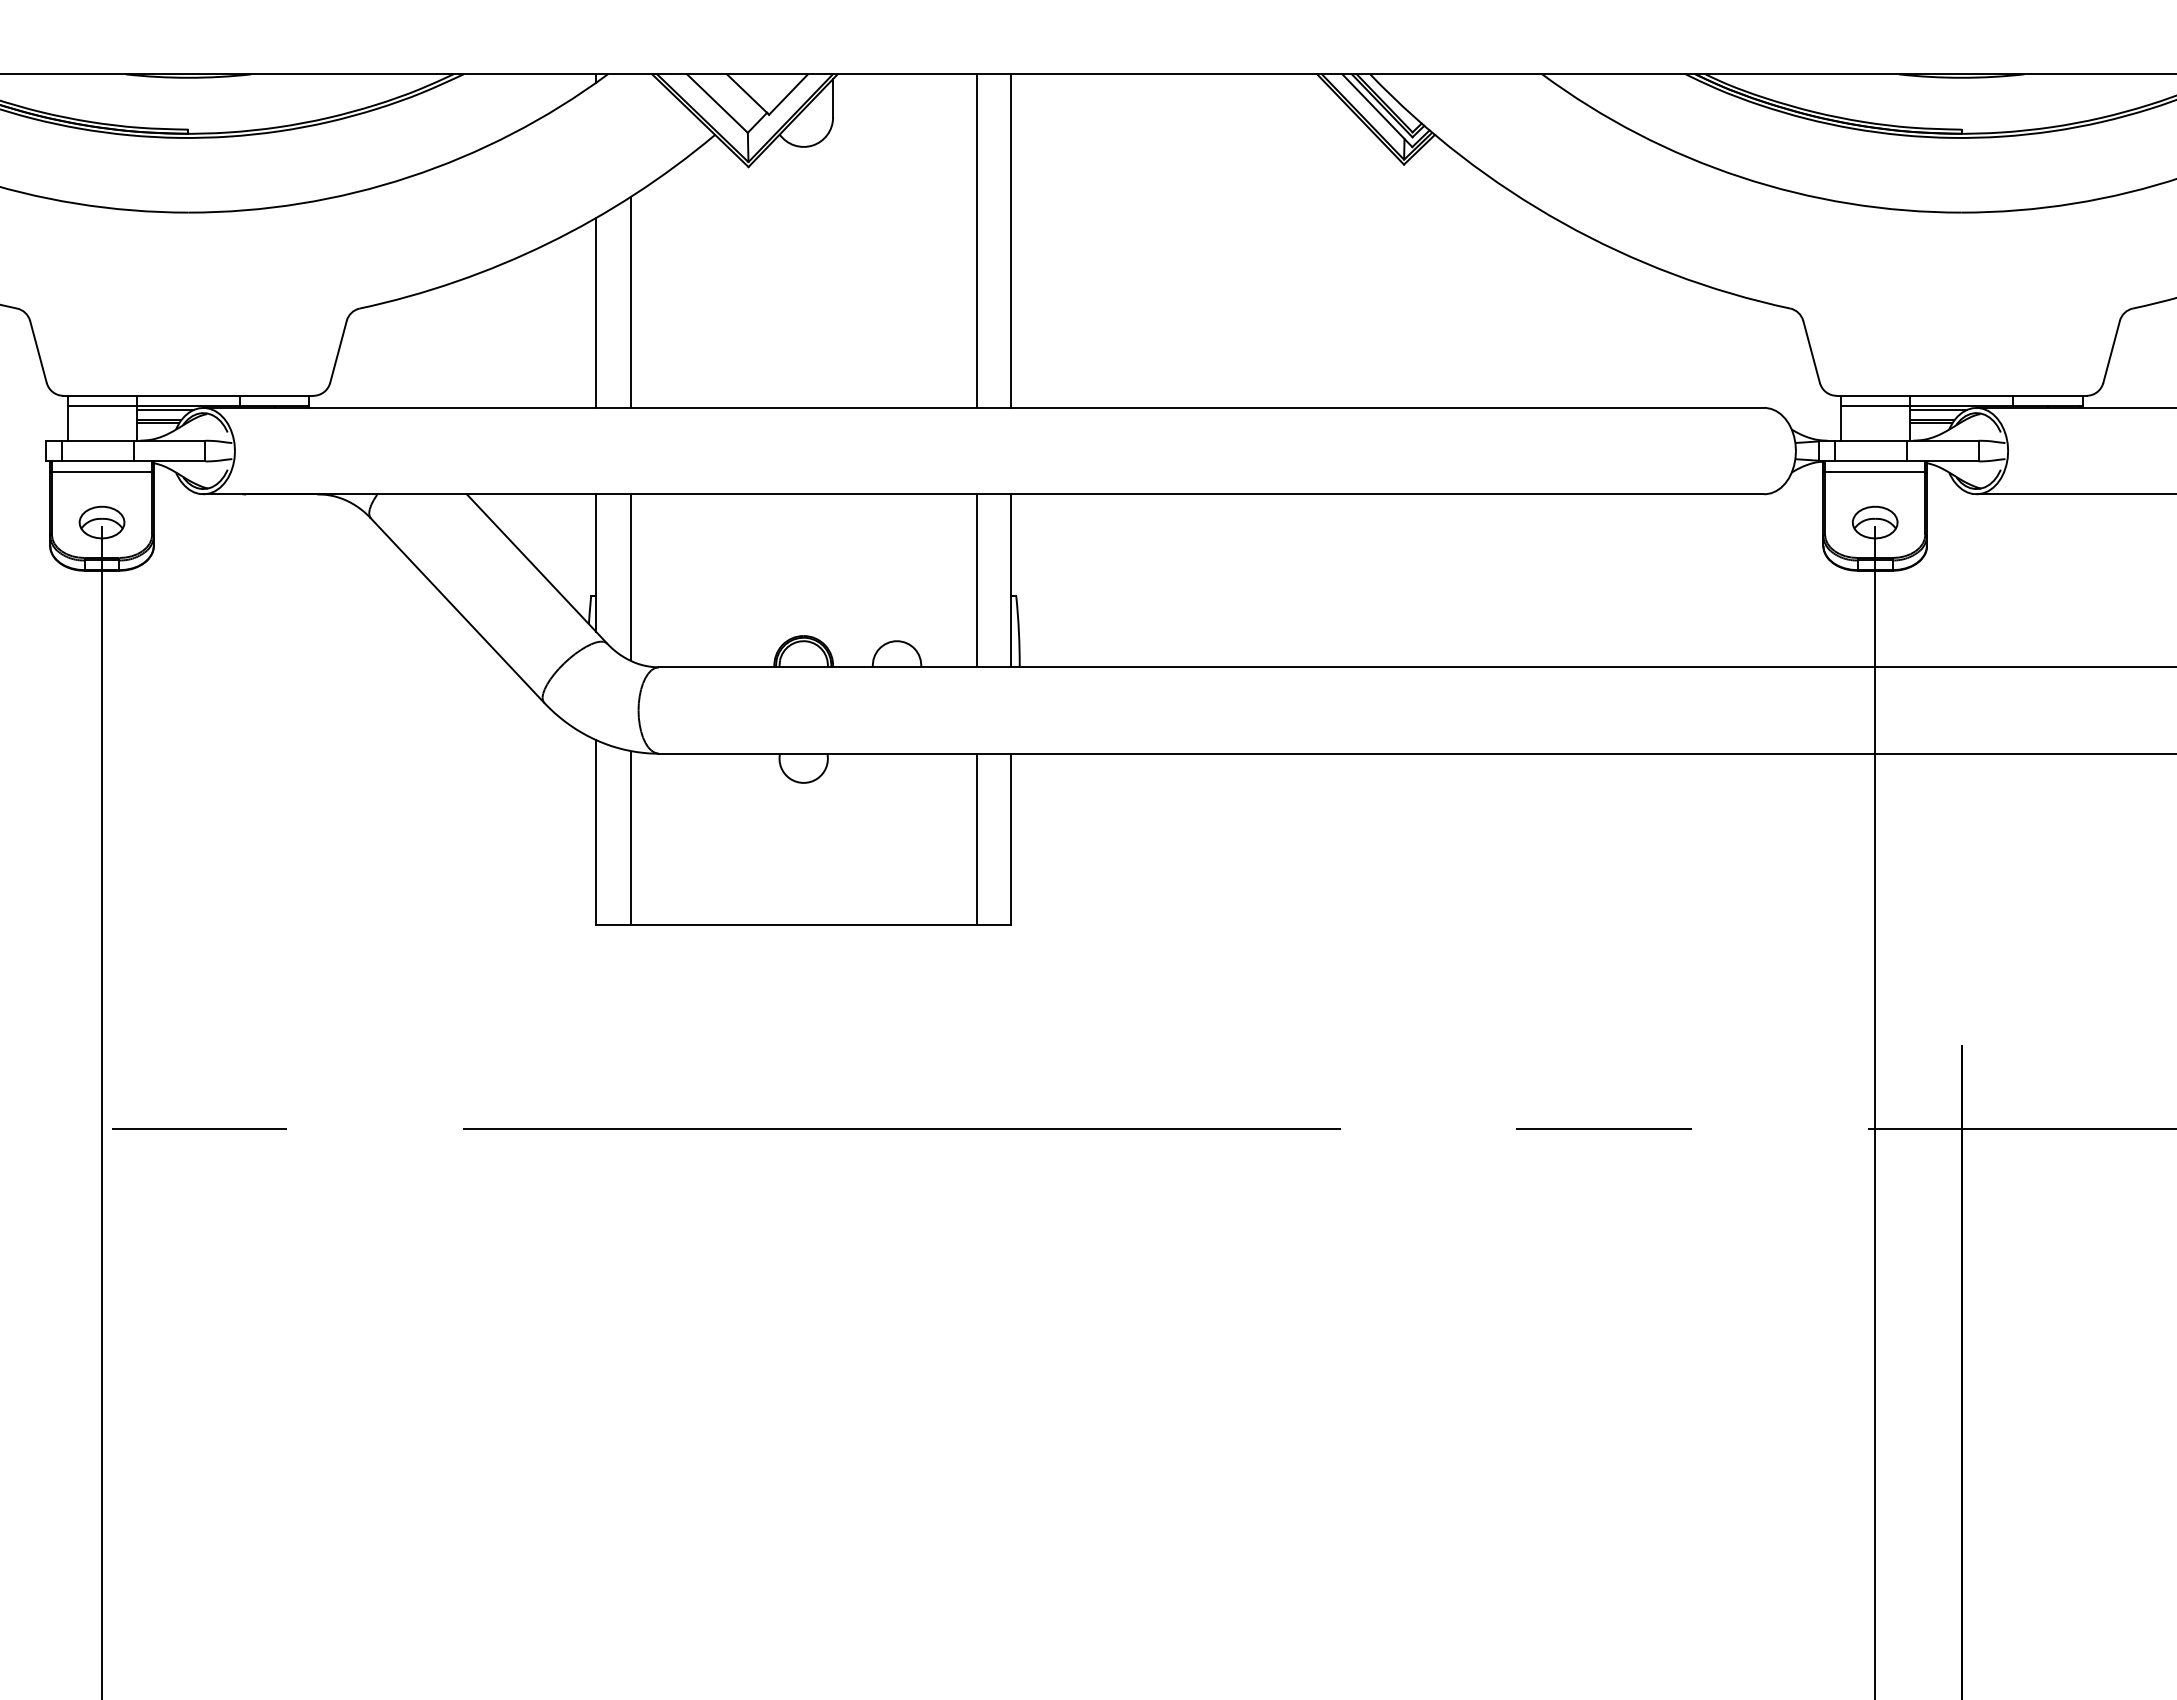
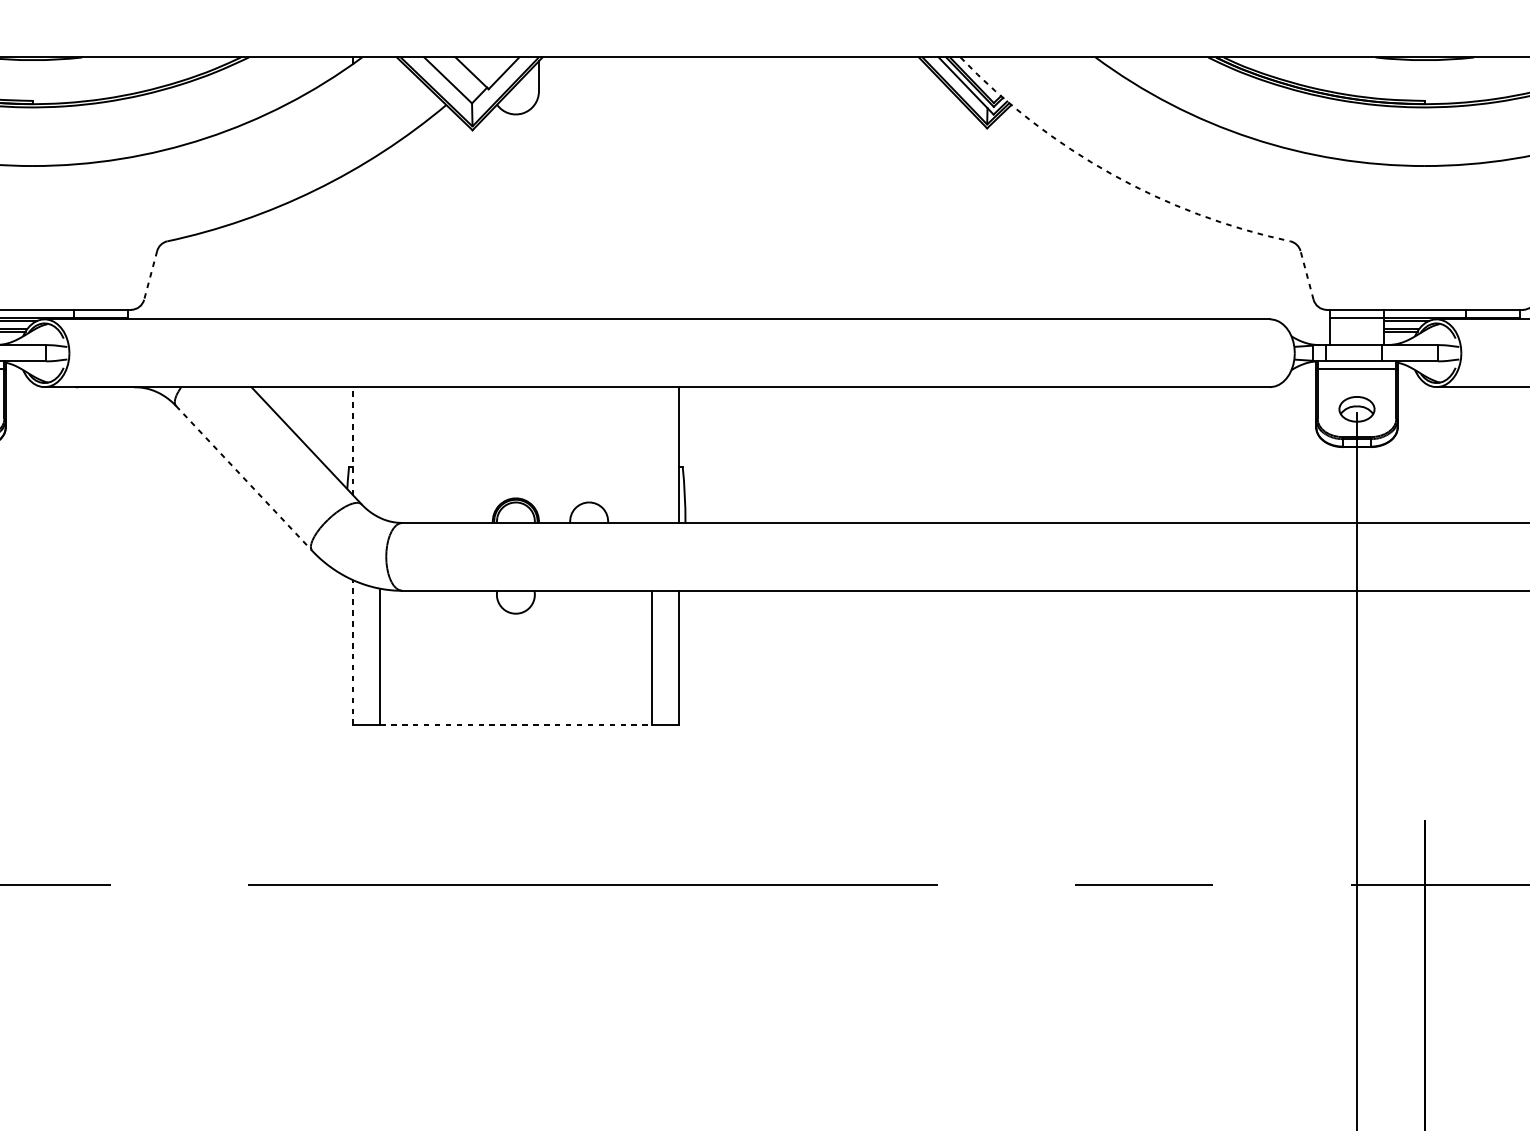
arc: (1562, 222) -> (1111, 173), solid -> dashed
line: (976, 240) -> (651, 187), removed
line: (1011, 240) -> (679, 187), removed
line: (630, 301) -> (379, 235), removed
line: (596, 312) -> (353, 244), removed
line: (1811, 351) -> (1307, 275), solid -> dashed
line: (338, 352) -> (150, 275), solid -> dashed
line: (596, 563) -> (353, 441), solid -> dashed
line: (630, 577) -> (379, 452), removed
line: (976, 580) -> (651, 454), removed
line: (457, 610) -> (244, 478), solid -> dashed
line: (596, 831) -> (353, 651), solid -> dashed
line: (803, 924) -> (515, 724), solid -> dashed

